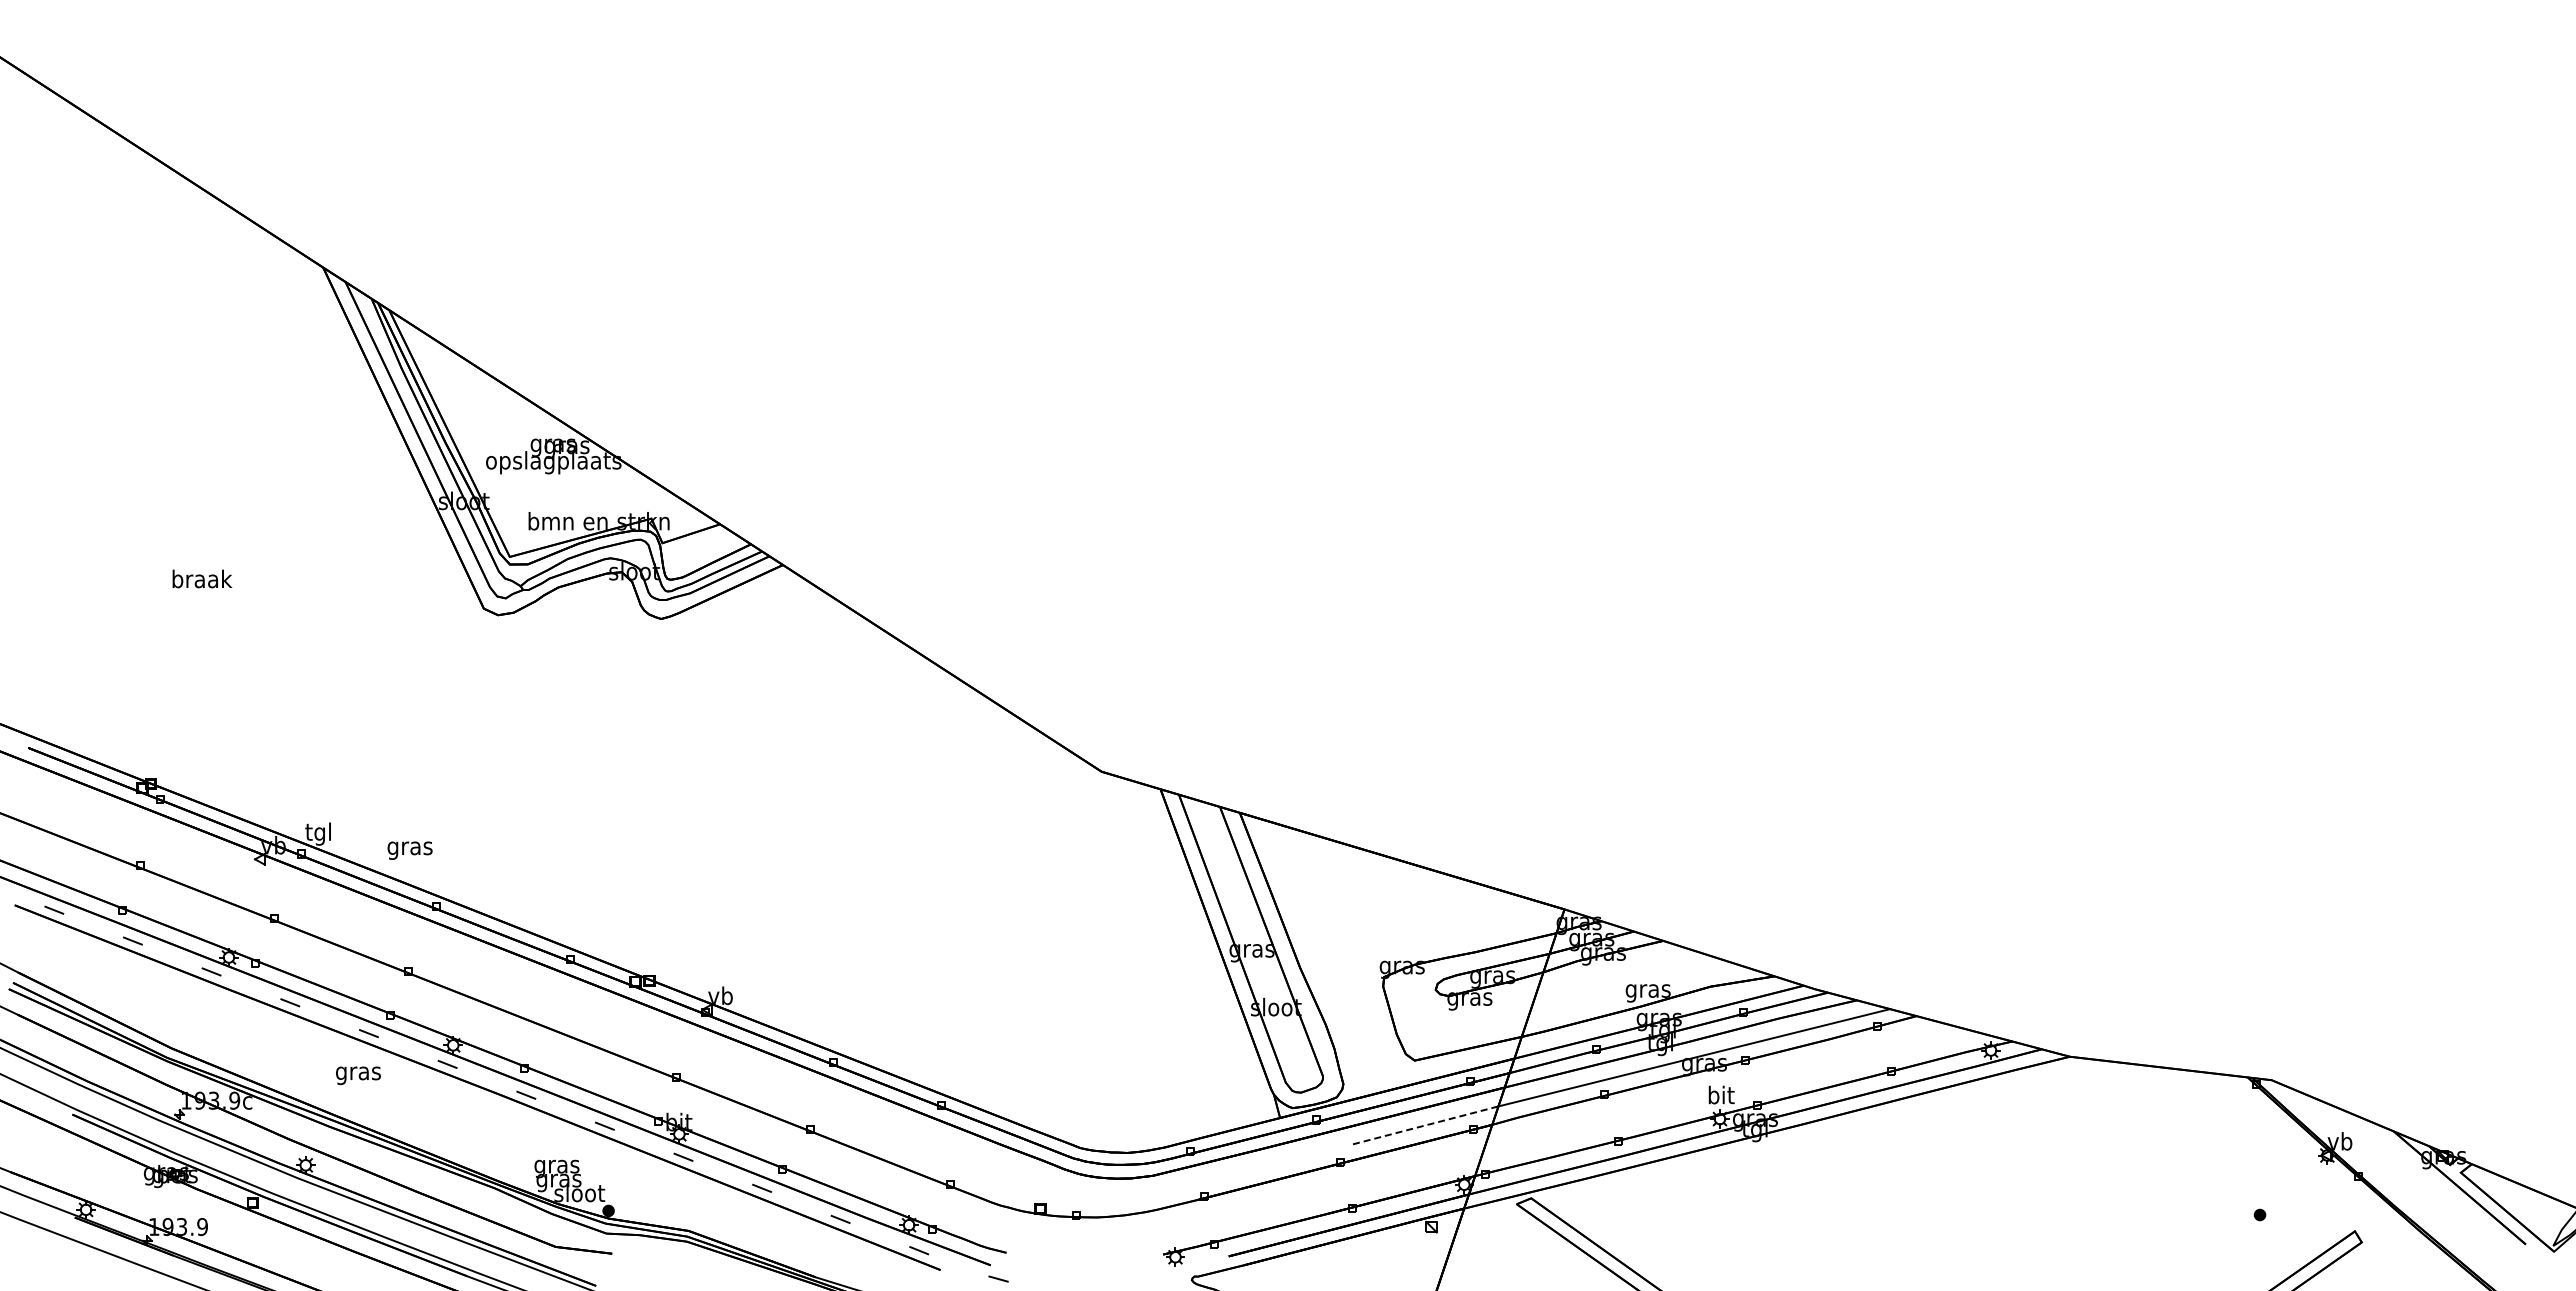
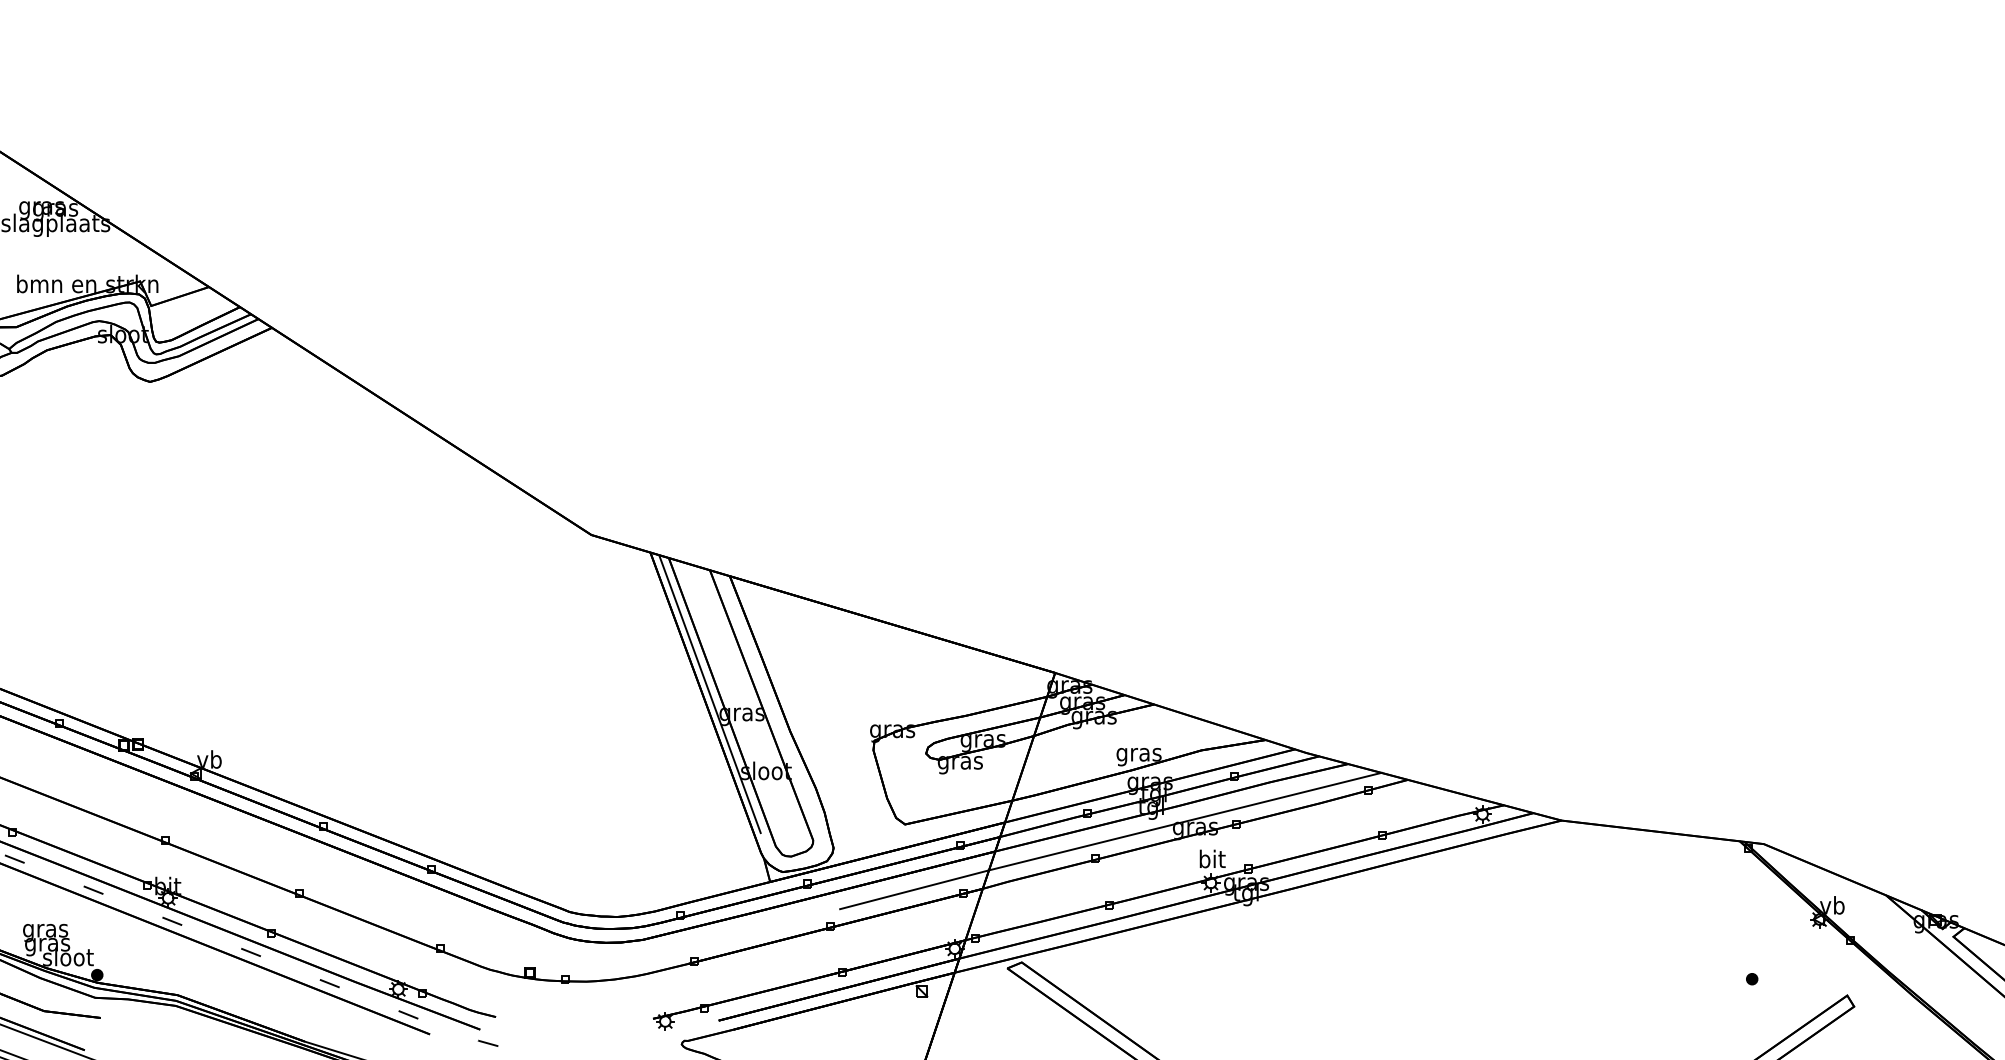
line: (1219, 930) -> (709, 694), added
line: (1424, 1125) -> (914, 889), dashed -> solid

